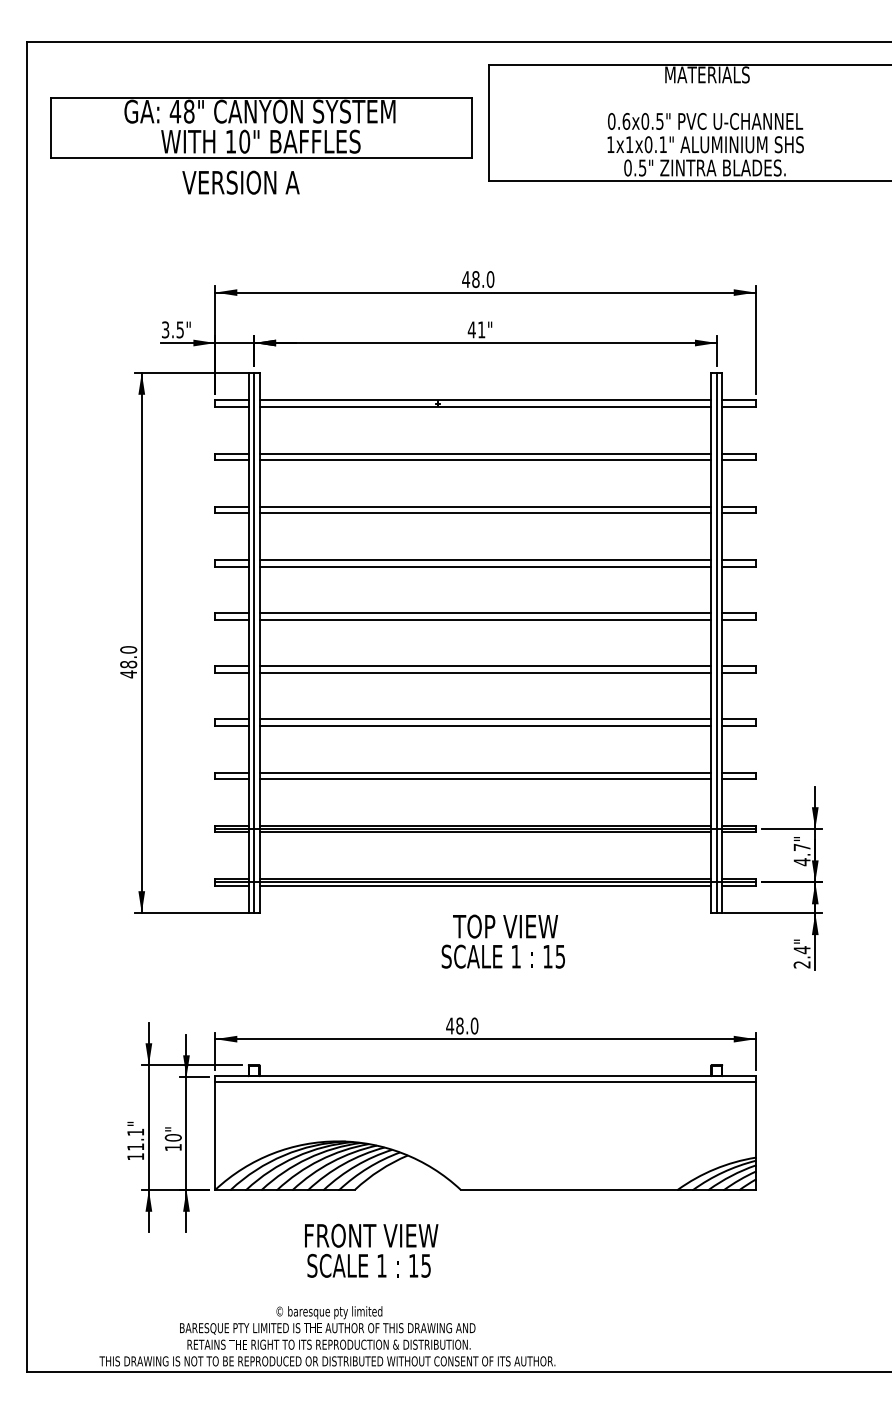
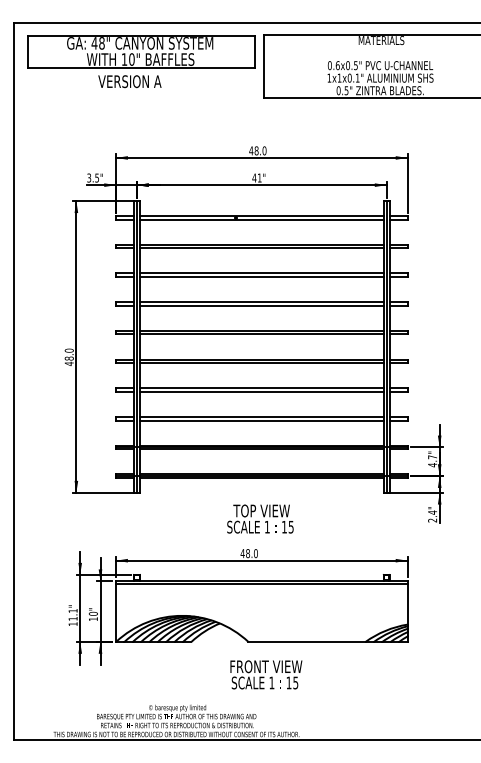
part: (262, 145) -> (141, 61), moved
text: (503, 940) -> (260, 518), moved
text: (371, 1250) -> (266, 674), moved

